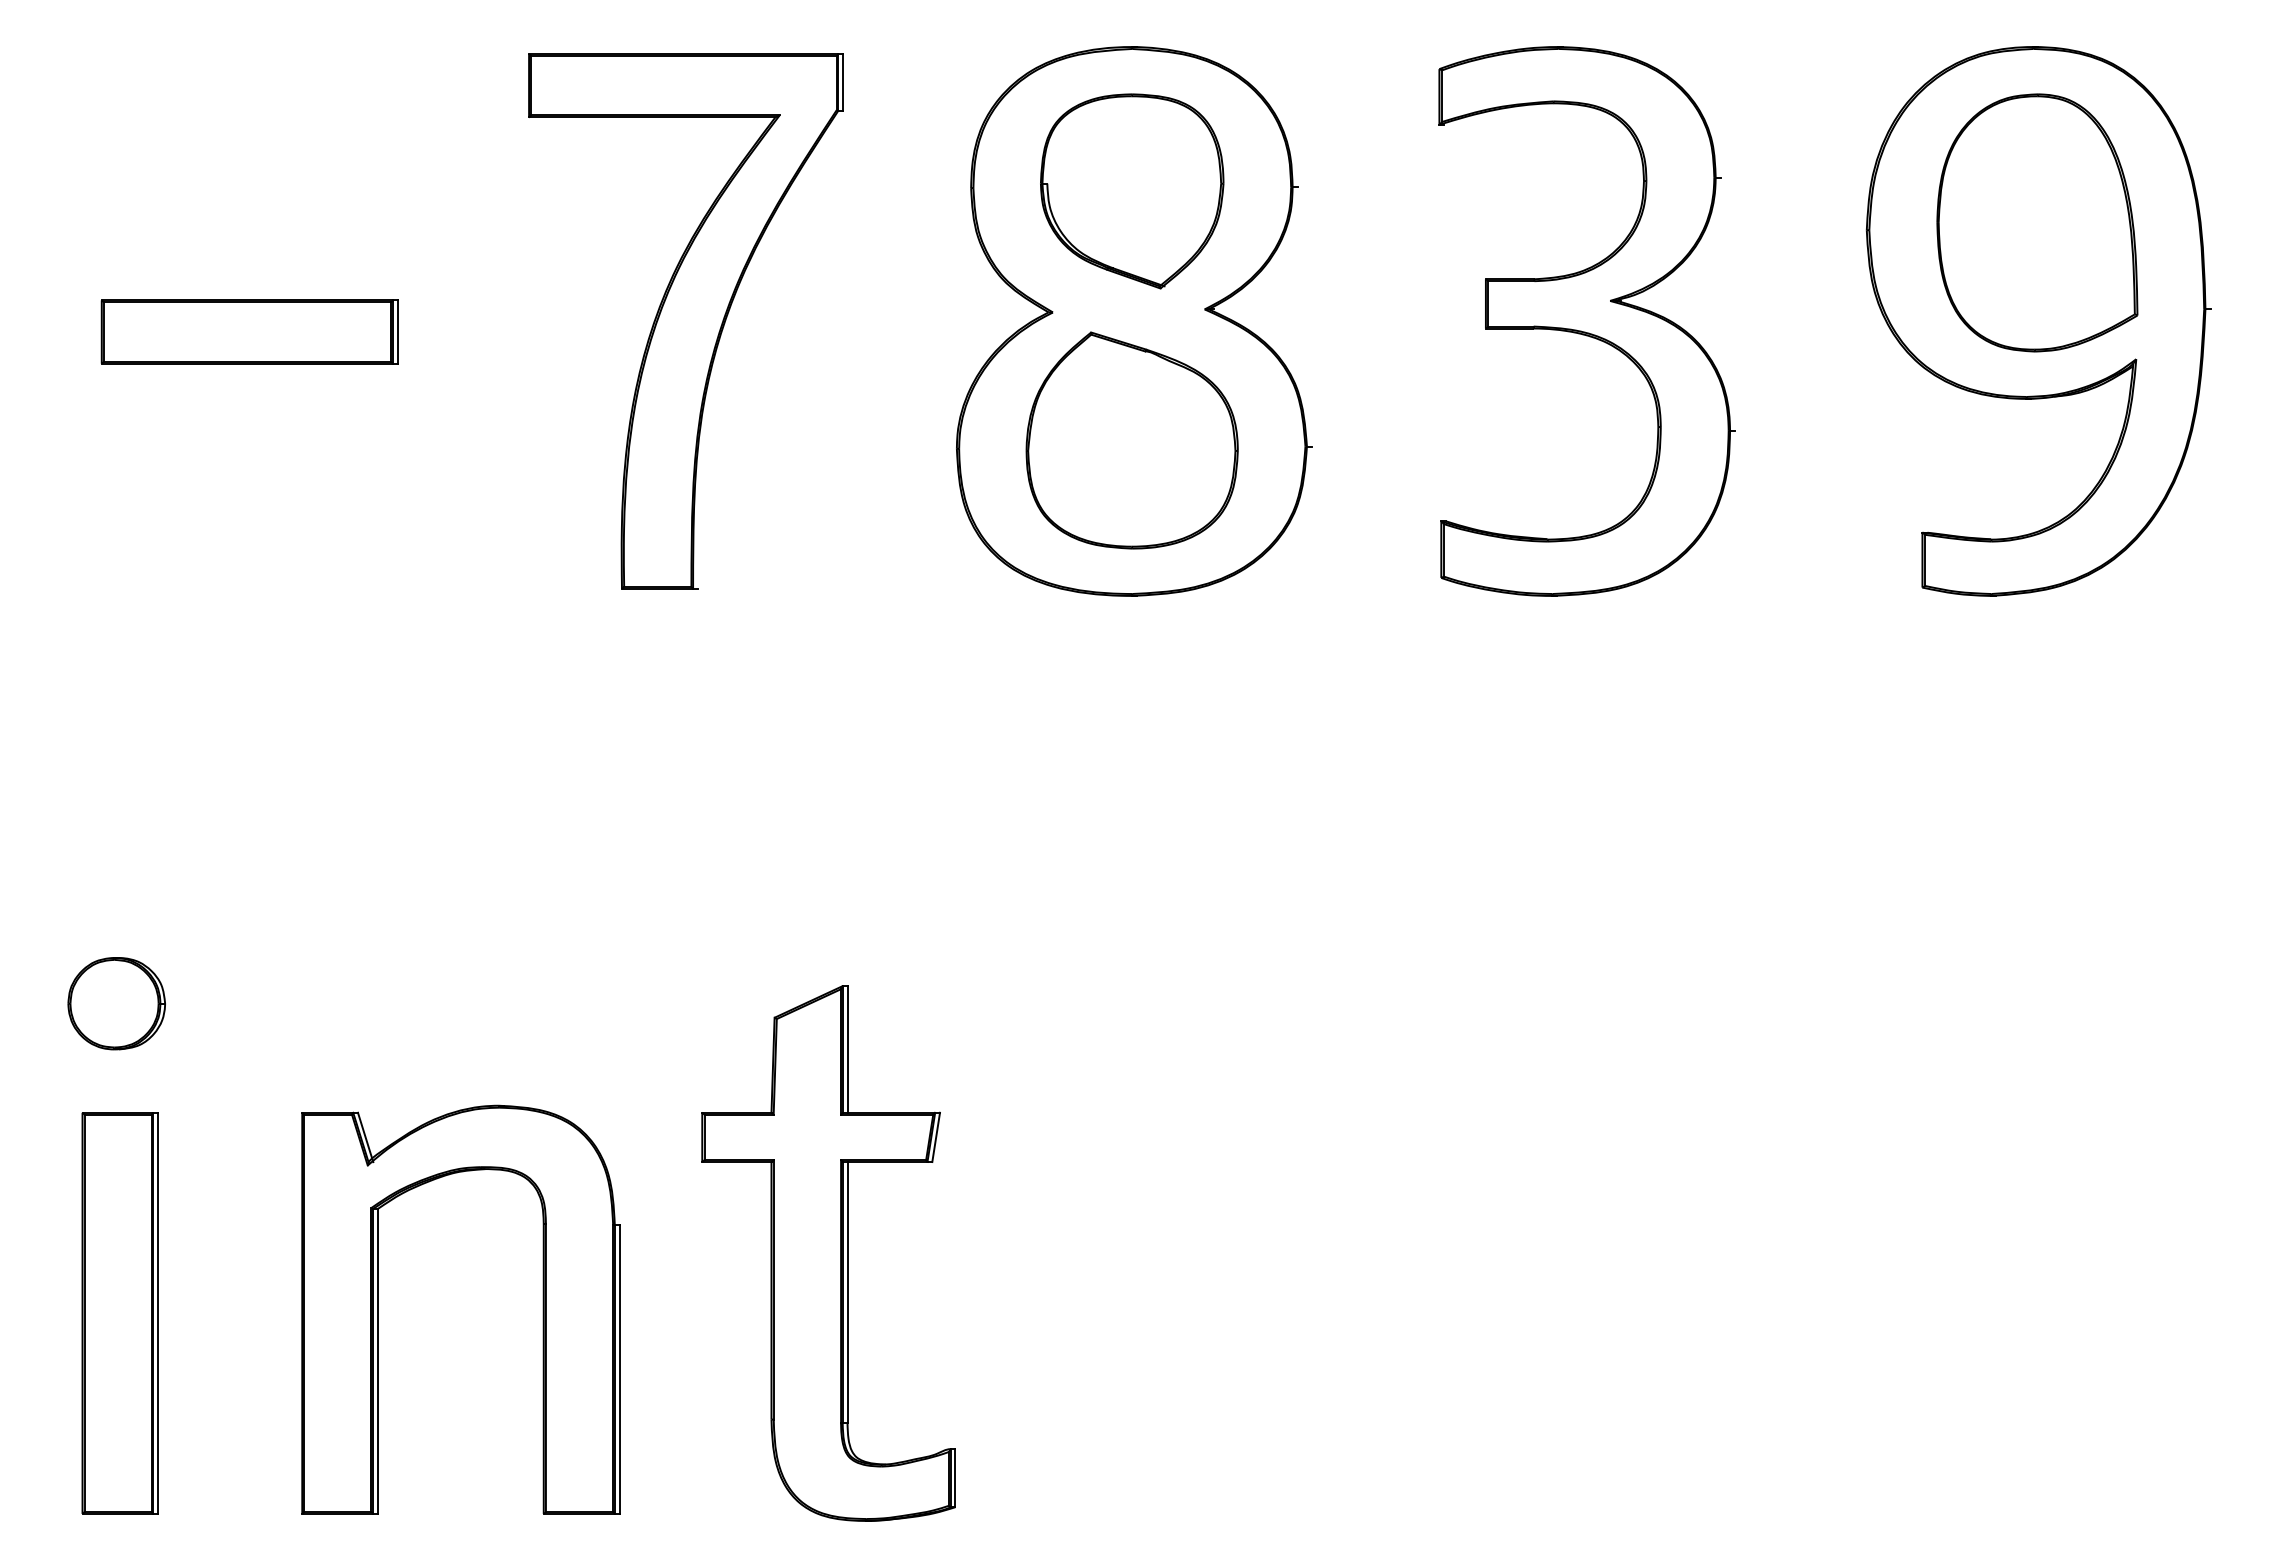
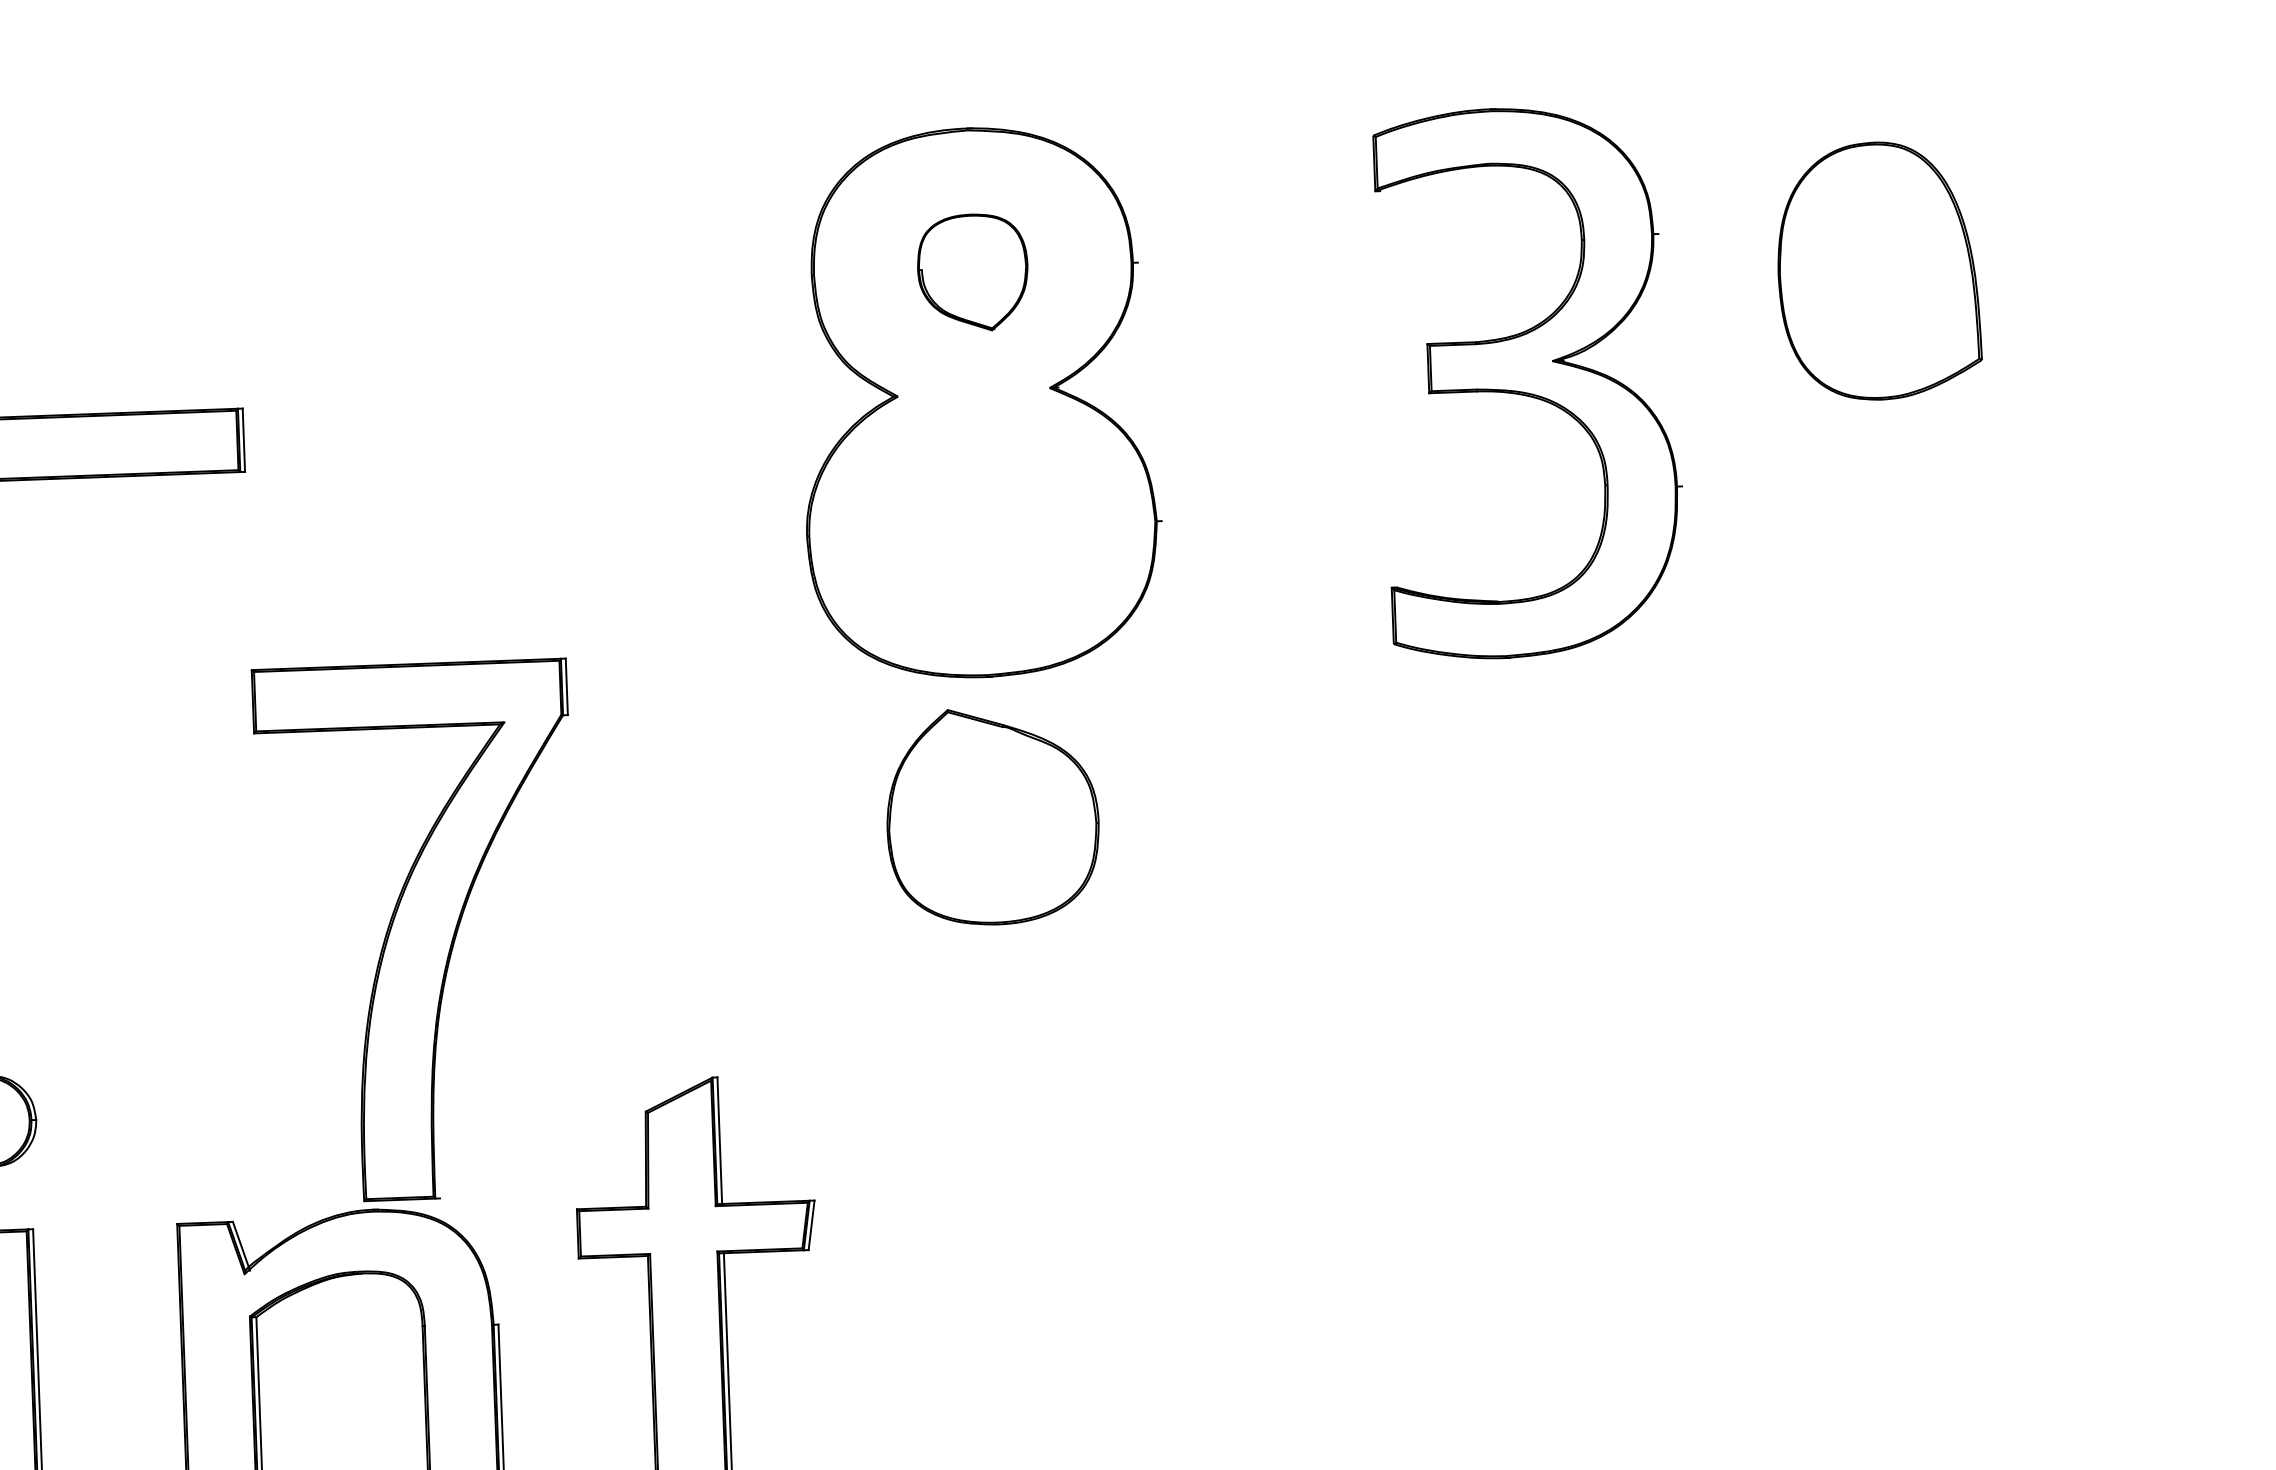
part: (1132, 191) -> (973, 272), size x0.6
part: (685, 321) -> (417, 931), moved
part: (1586, 321) -> (1529, 382), moved
part: (2038, 321) -> (1883, 369), removed
part: (1131, 440) -> (992, 816), moved

